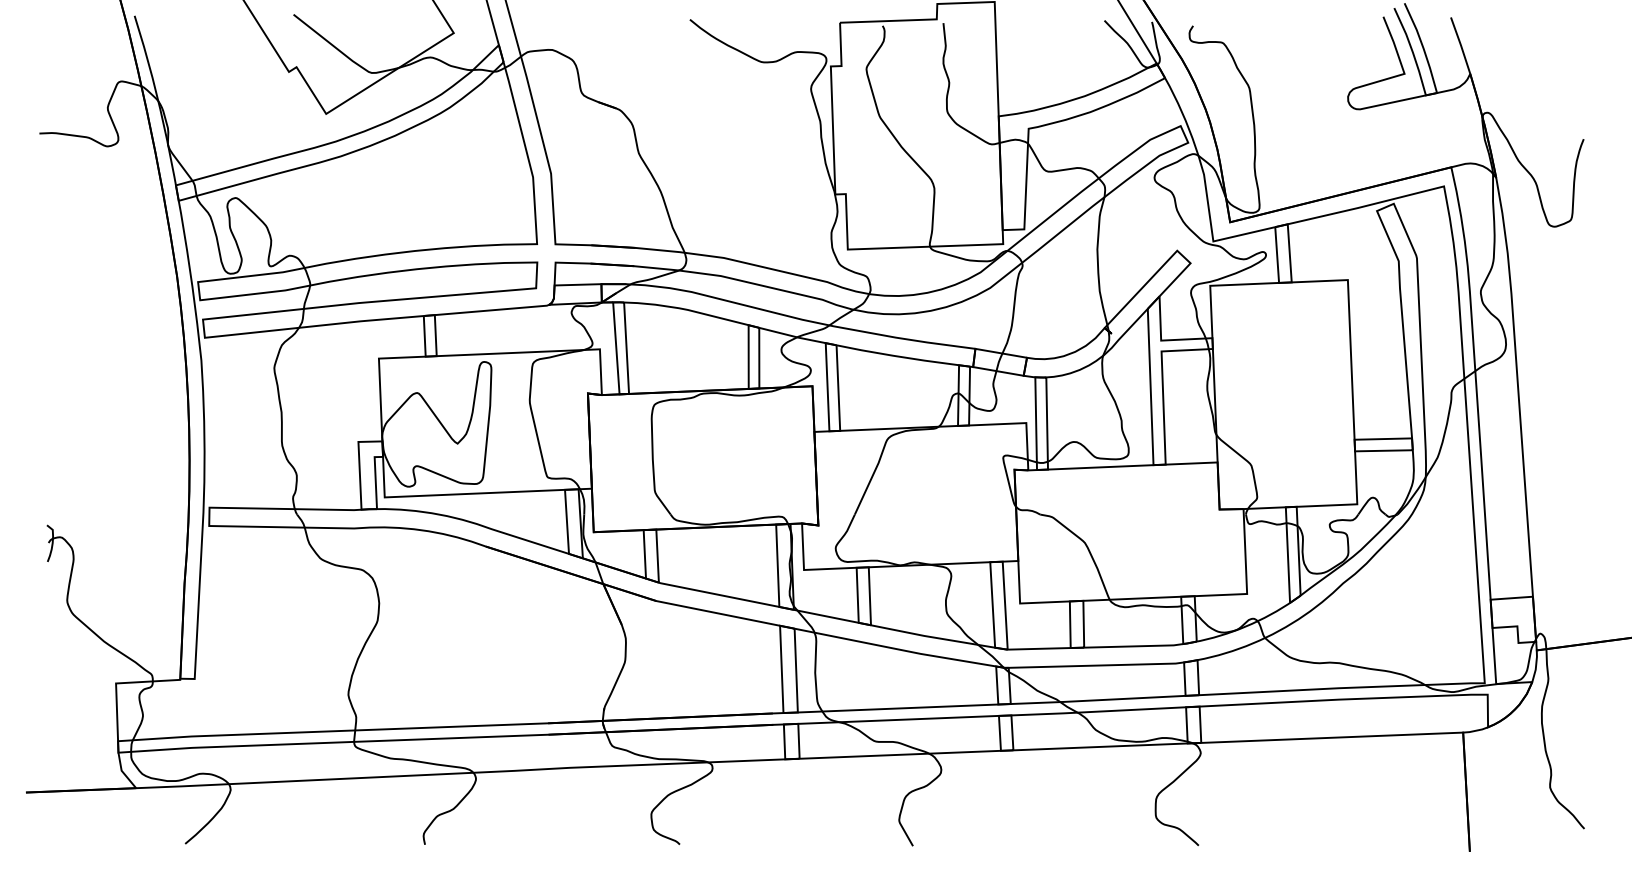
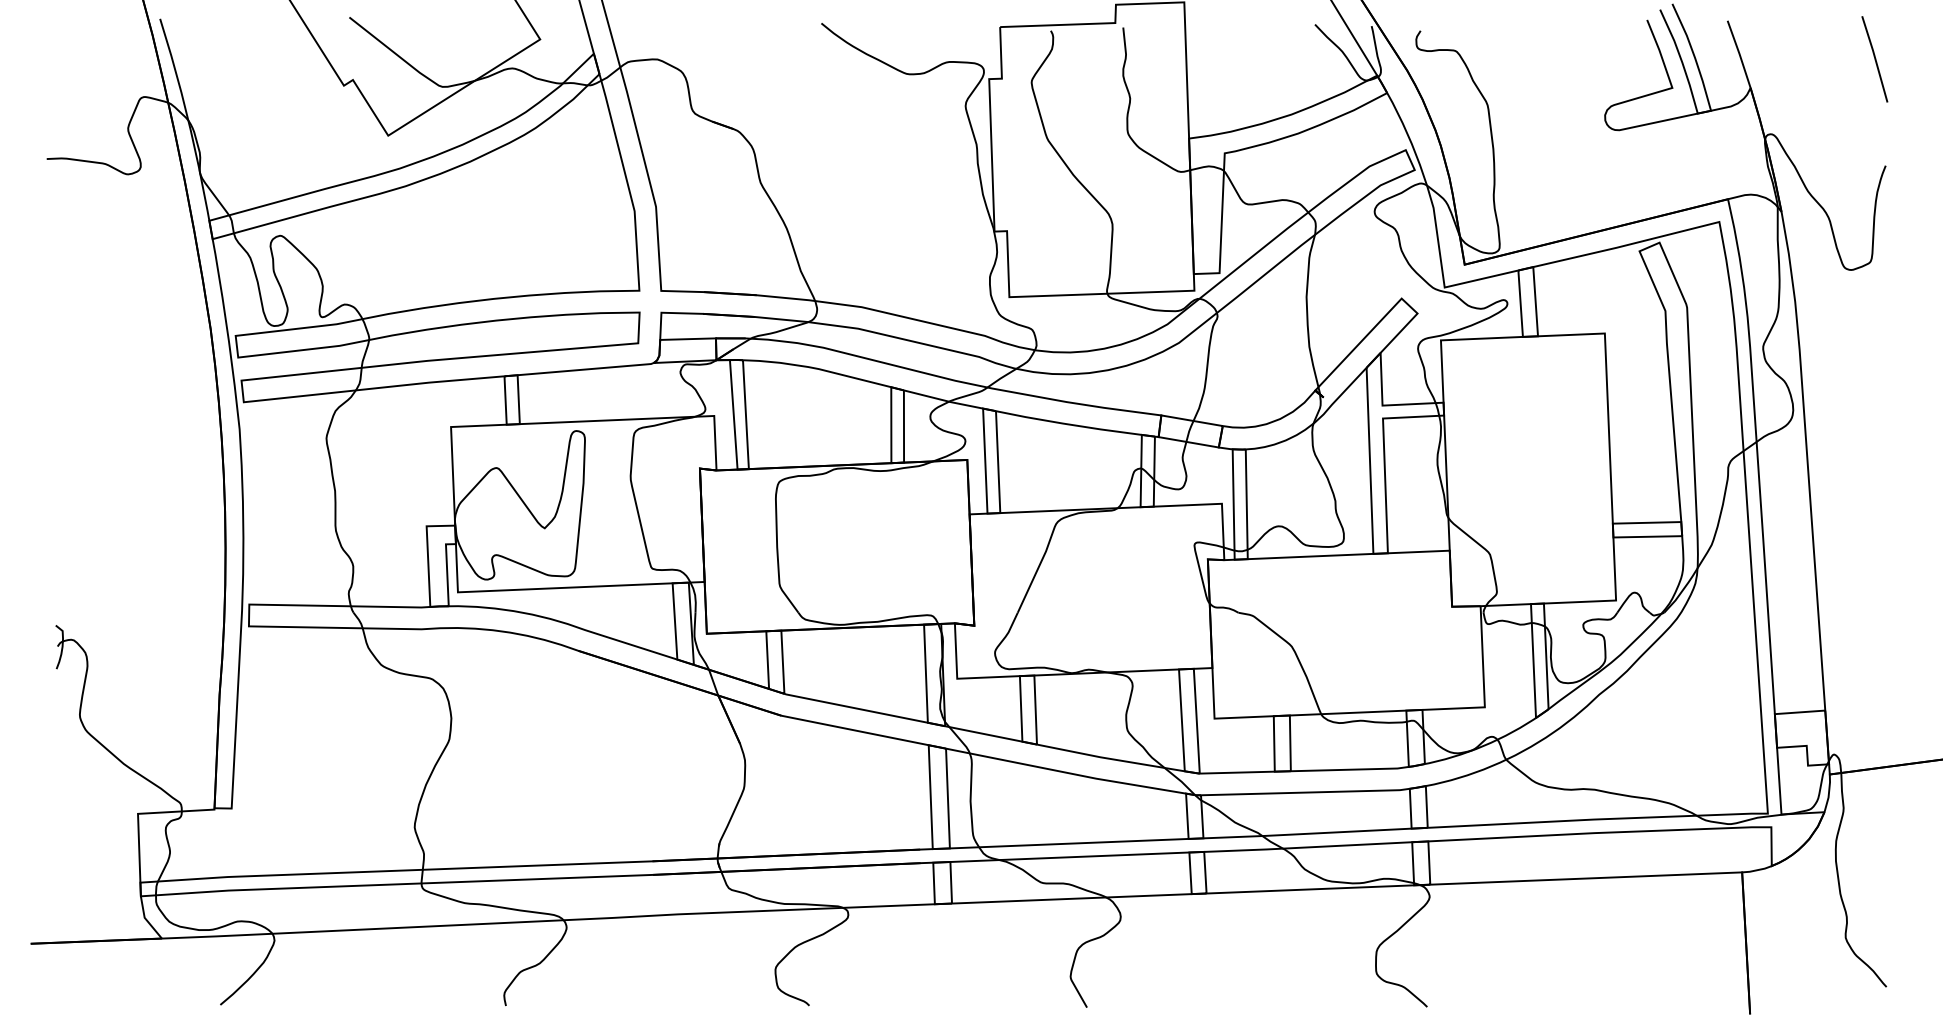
line: (1574, 49) -> (1874, 58), added

